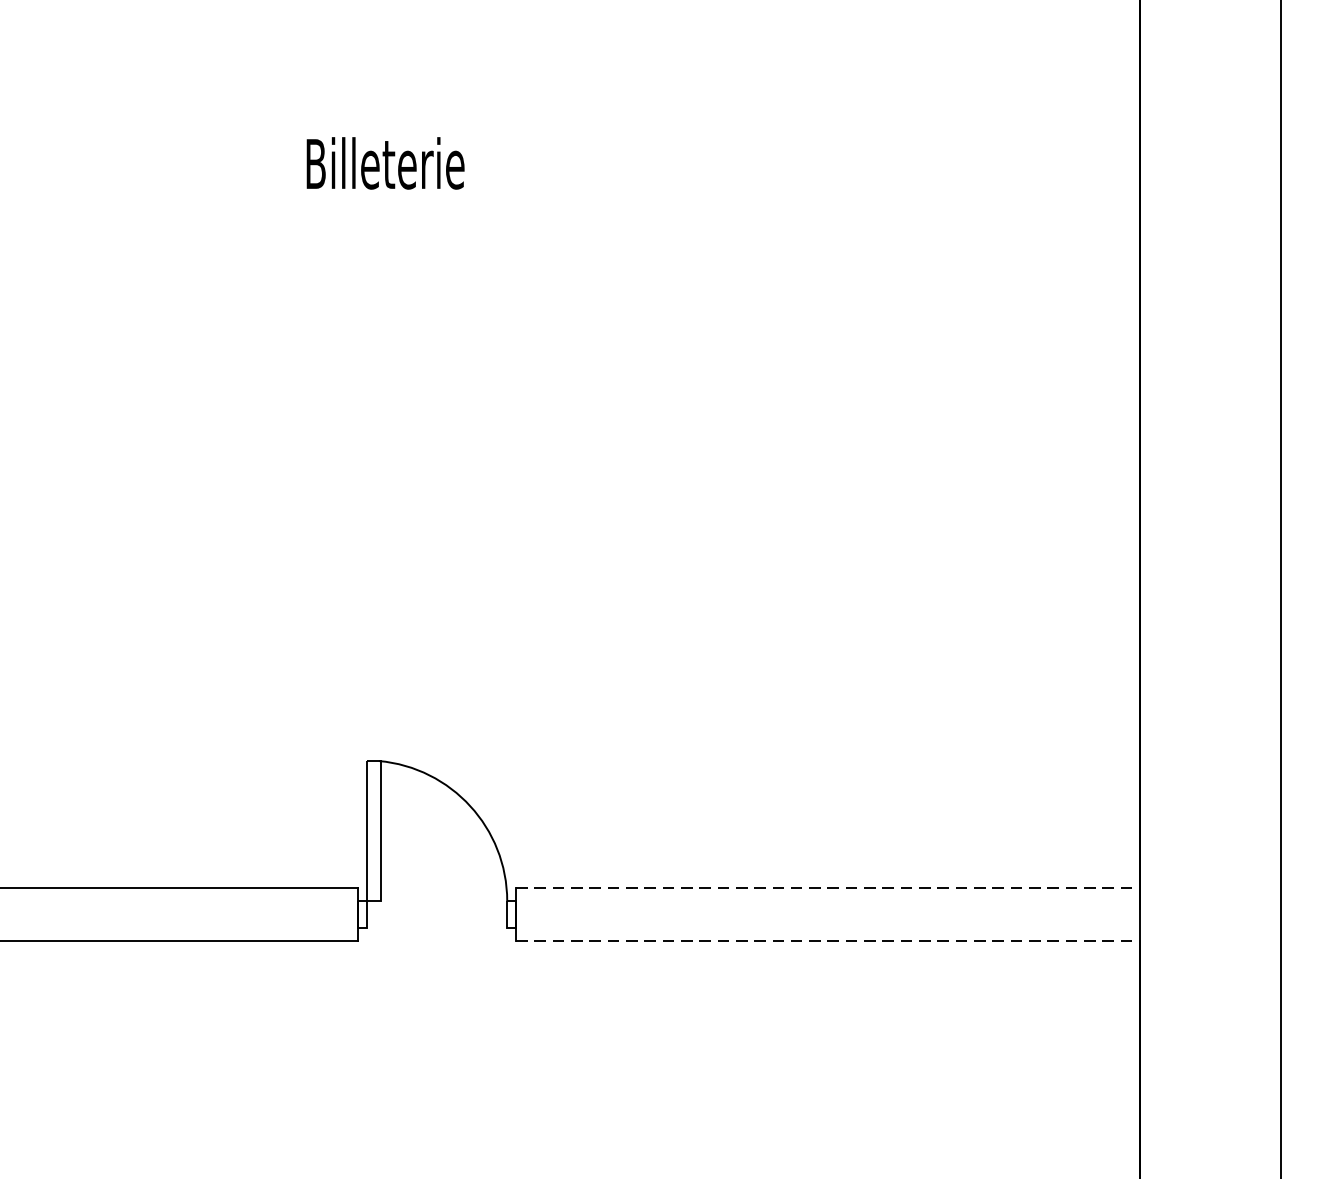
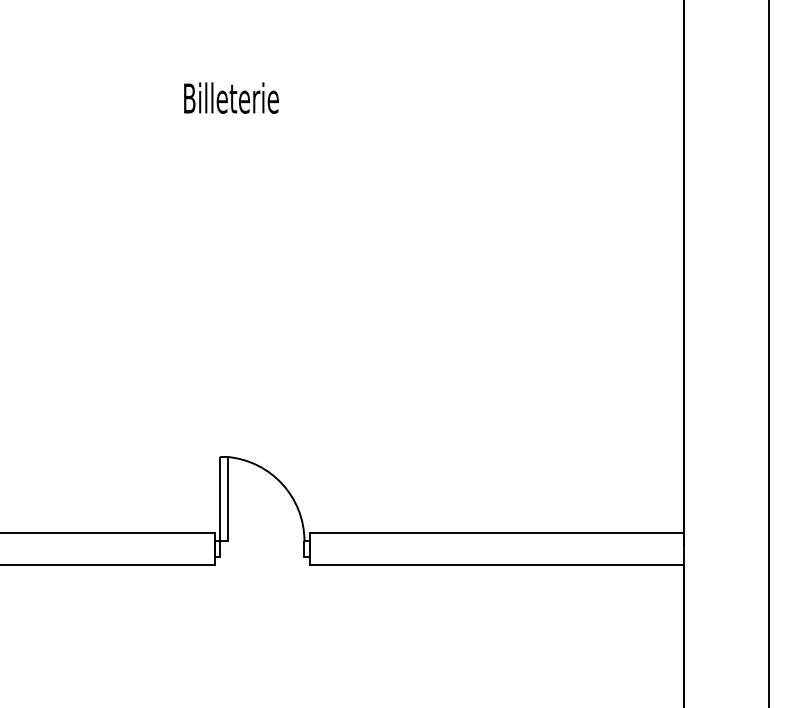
line: (828, 888) -> (497, 533), dashed -> solid
line: (828, 941) -> (497, 565), dashed -> solid

